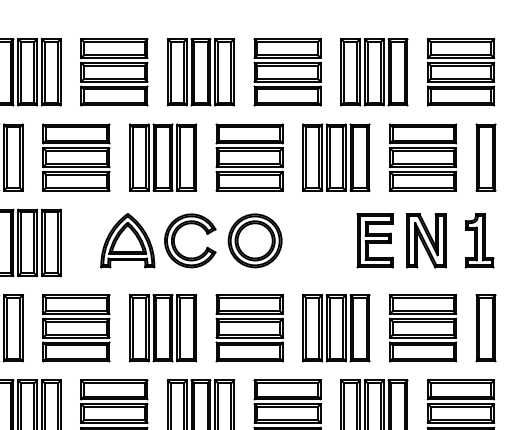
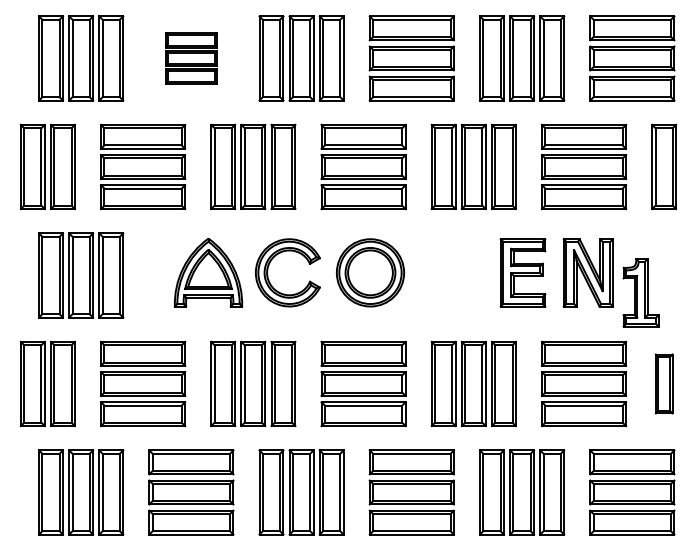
part: (114, 72) -> (191, 58), size x0.6
part: (479, 240) -> (640, 292), moved
part: (486, 327) -> (664, 383), size x0.7

